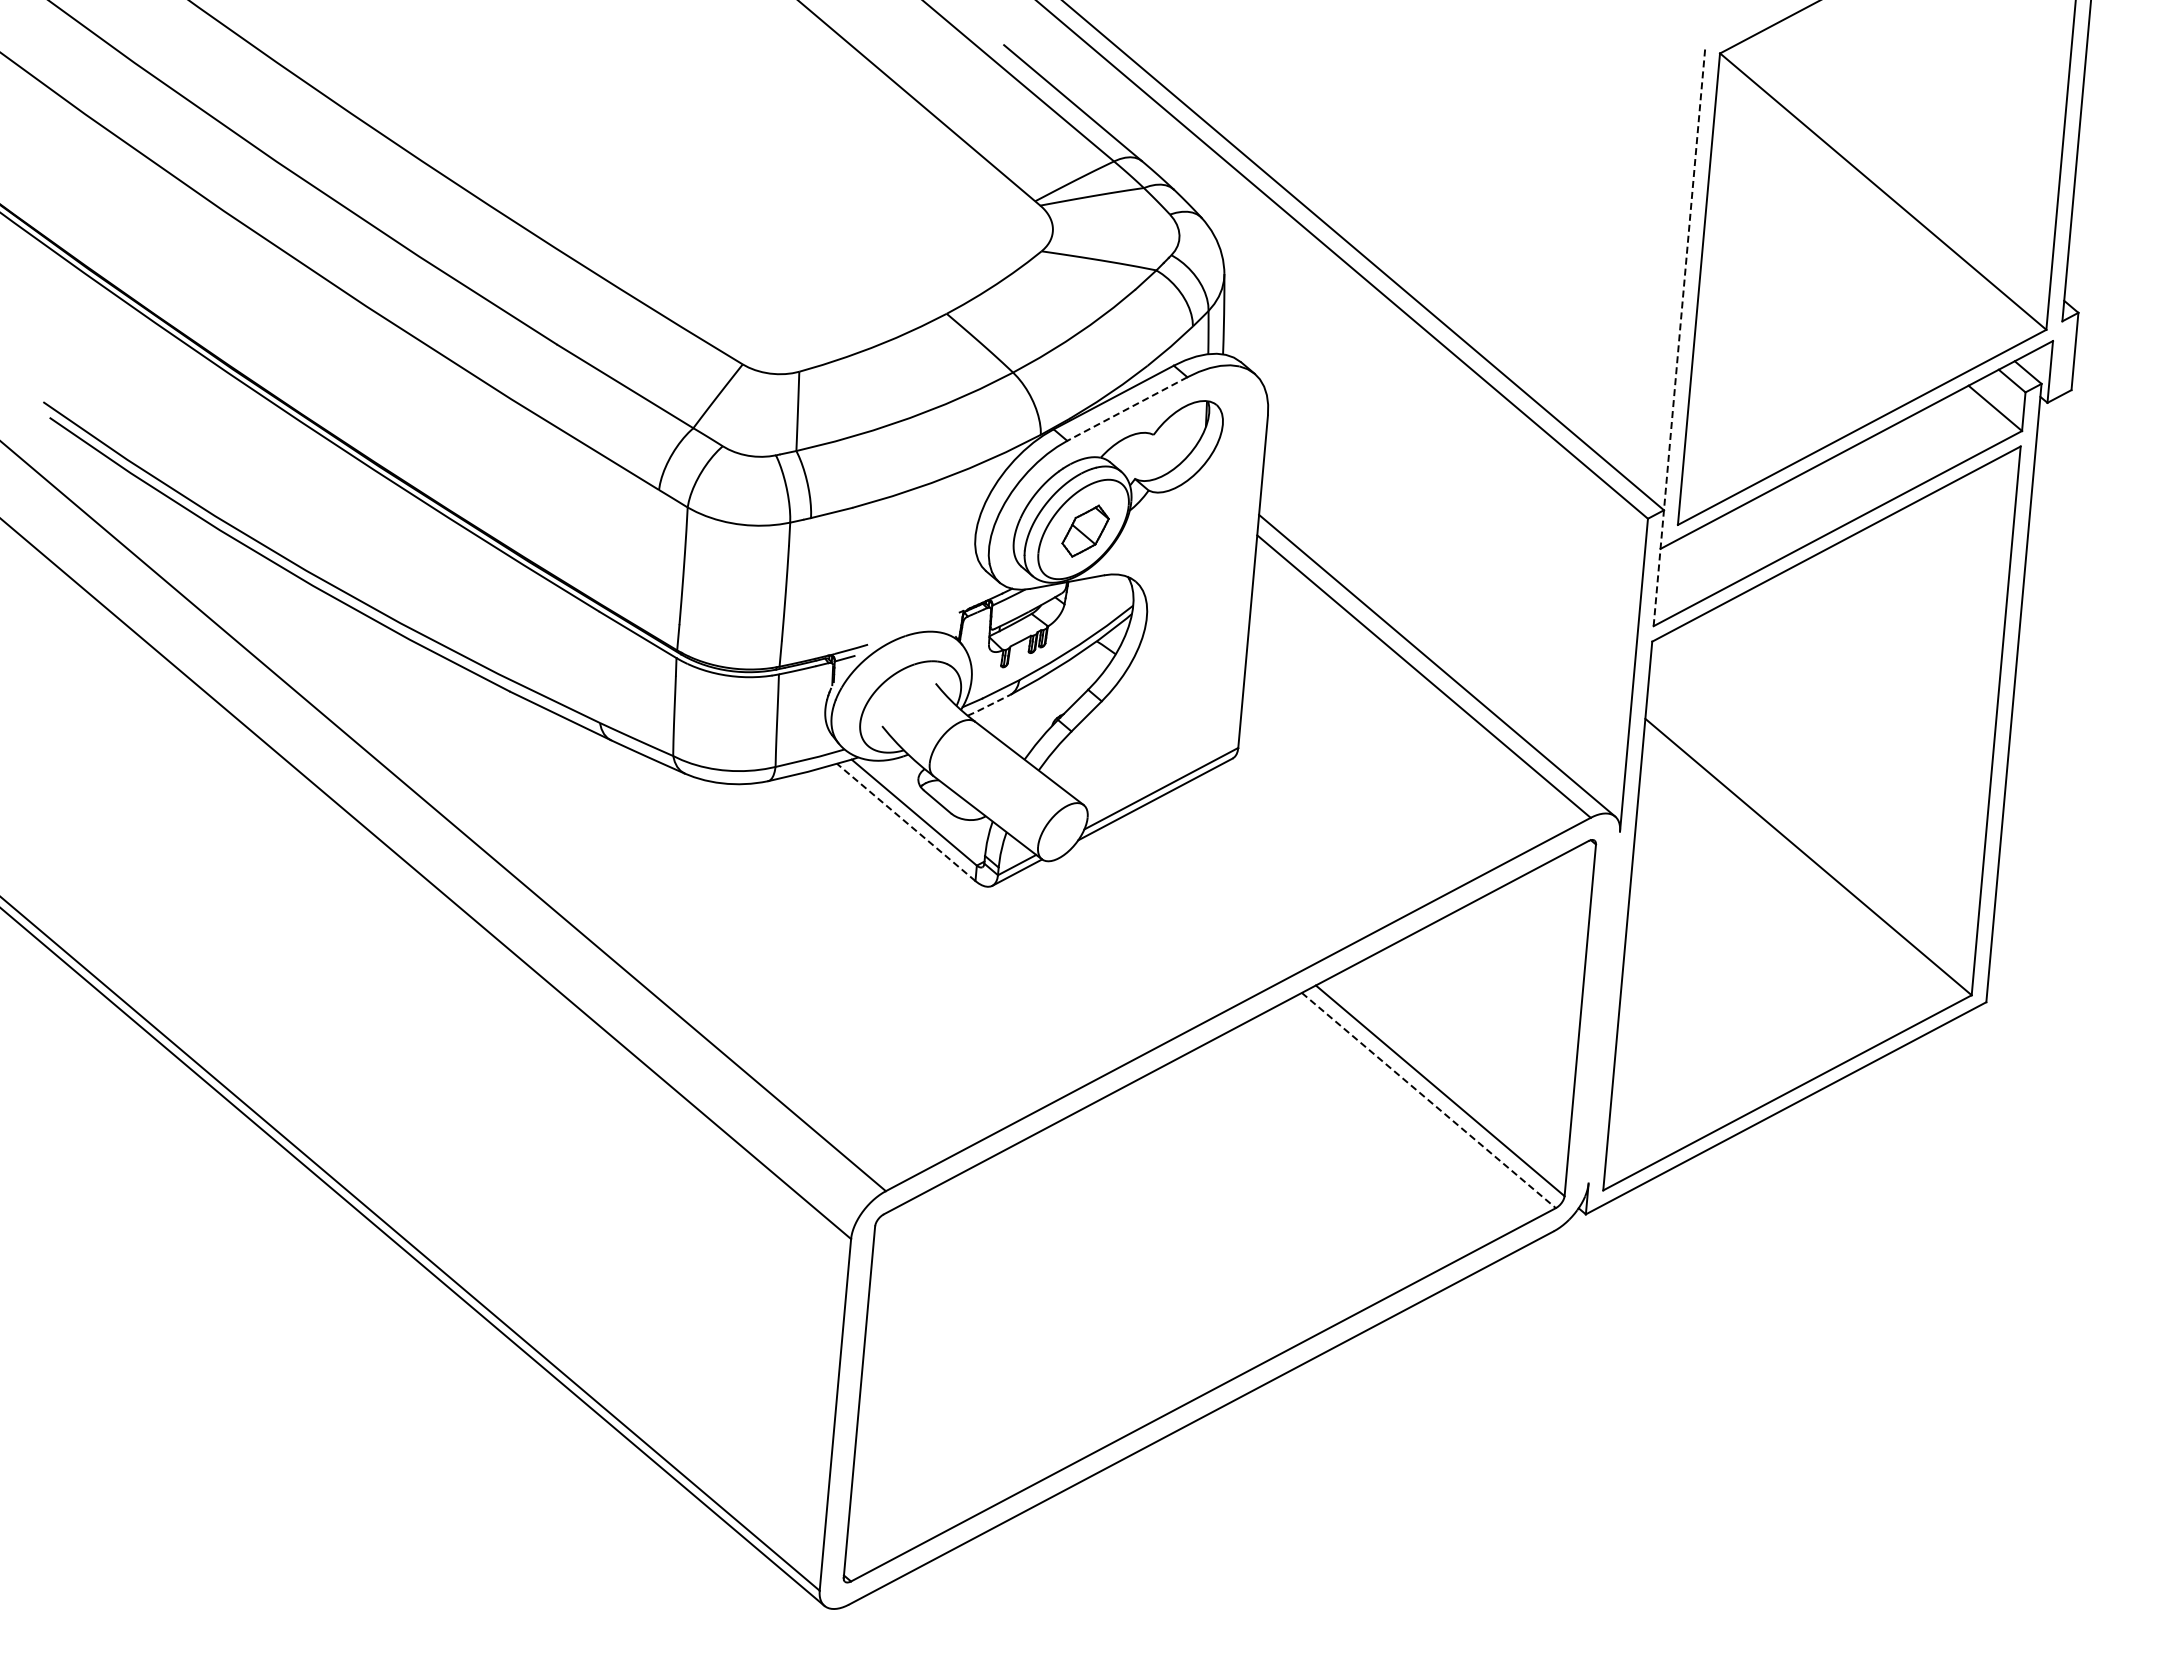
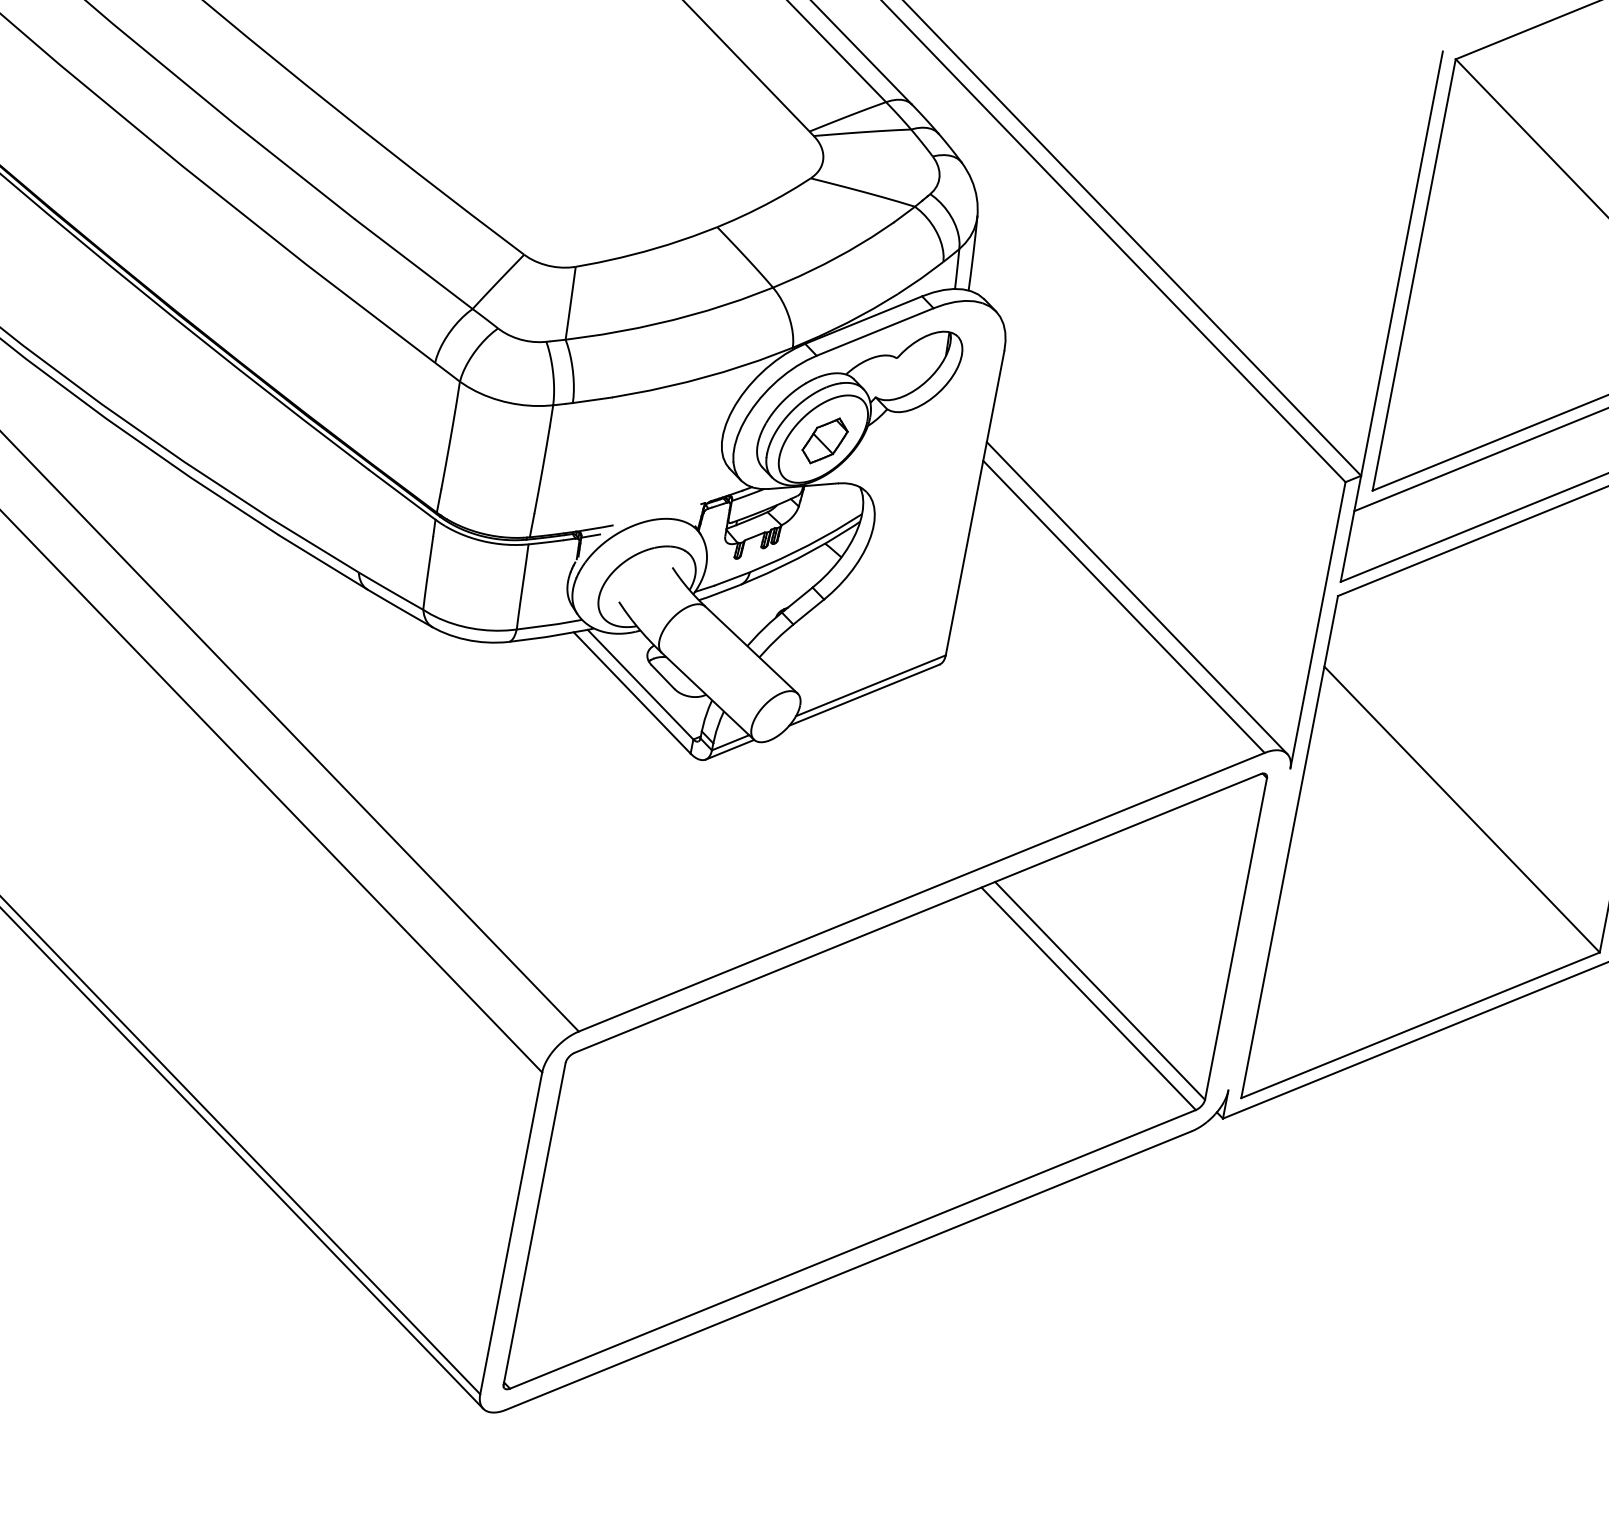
line: (1679, 336) -> (1391, 316), dashed -> solid
line: (1127, 409) -> (875, 332), dashed -> solid
line: (988, 705) -> (719, 592), dashed -> solid
line: (906, 822) -> (632, 693), dashed -> solid
line: (1429, 1100) -> (1089, 998), dashed -> solid

